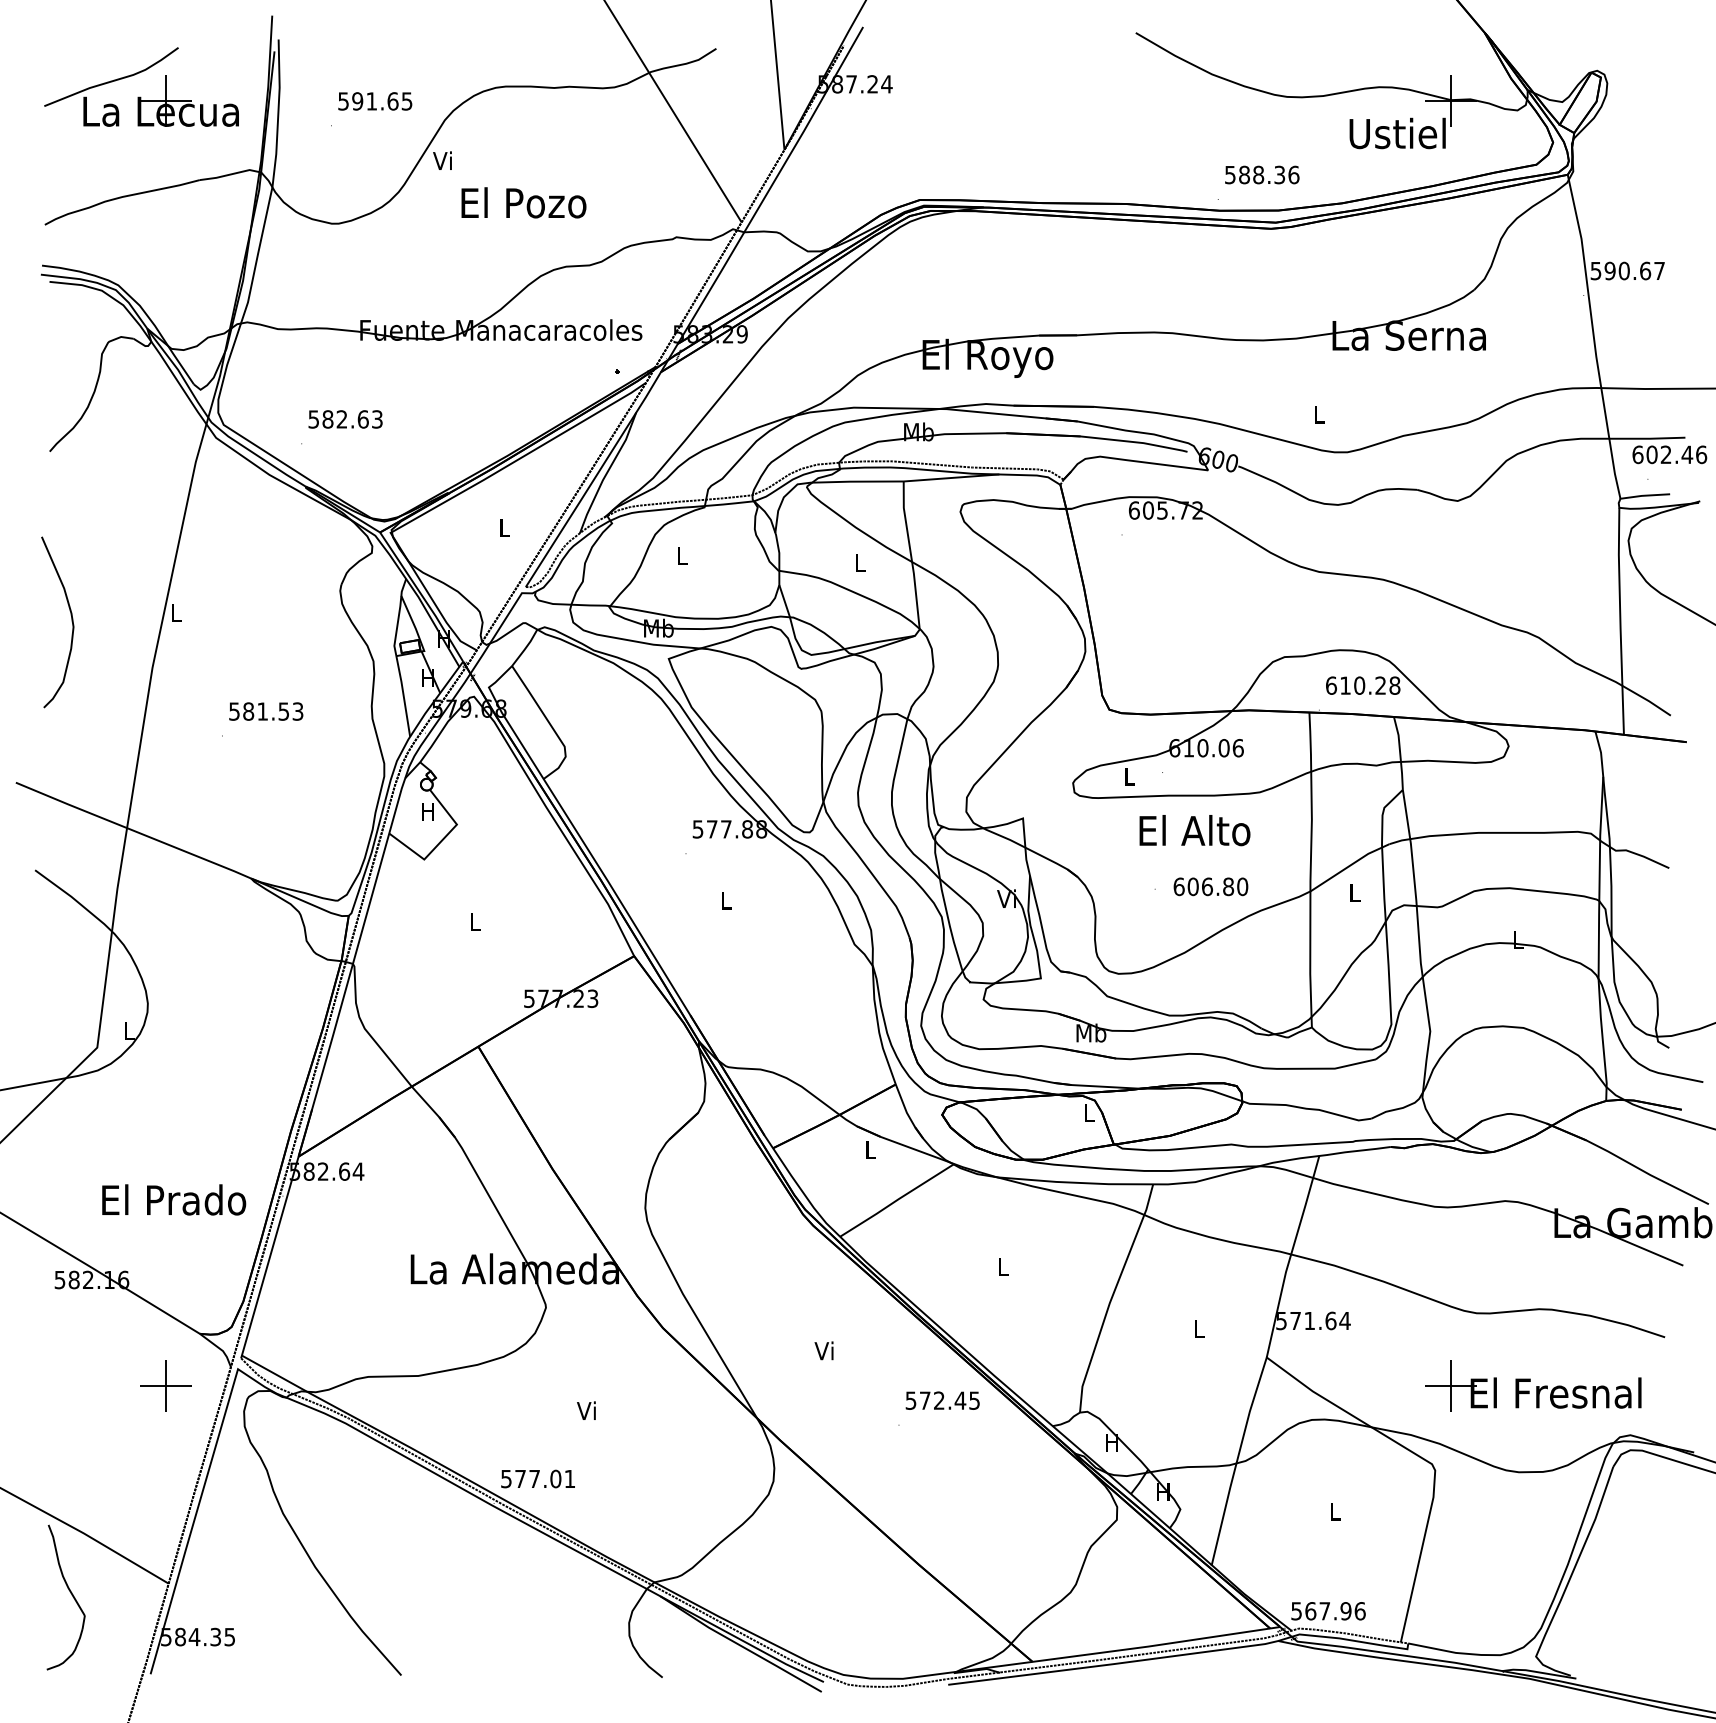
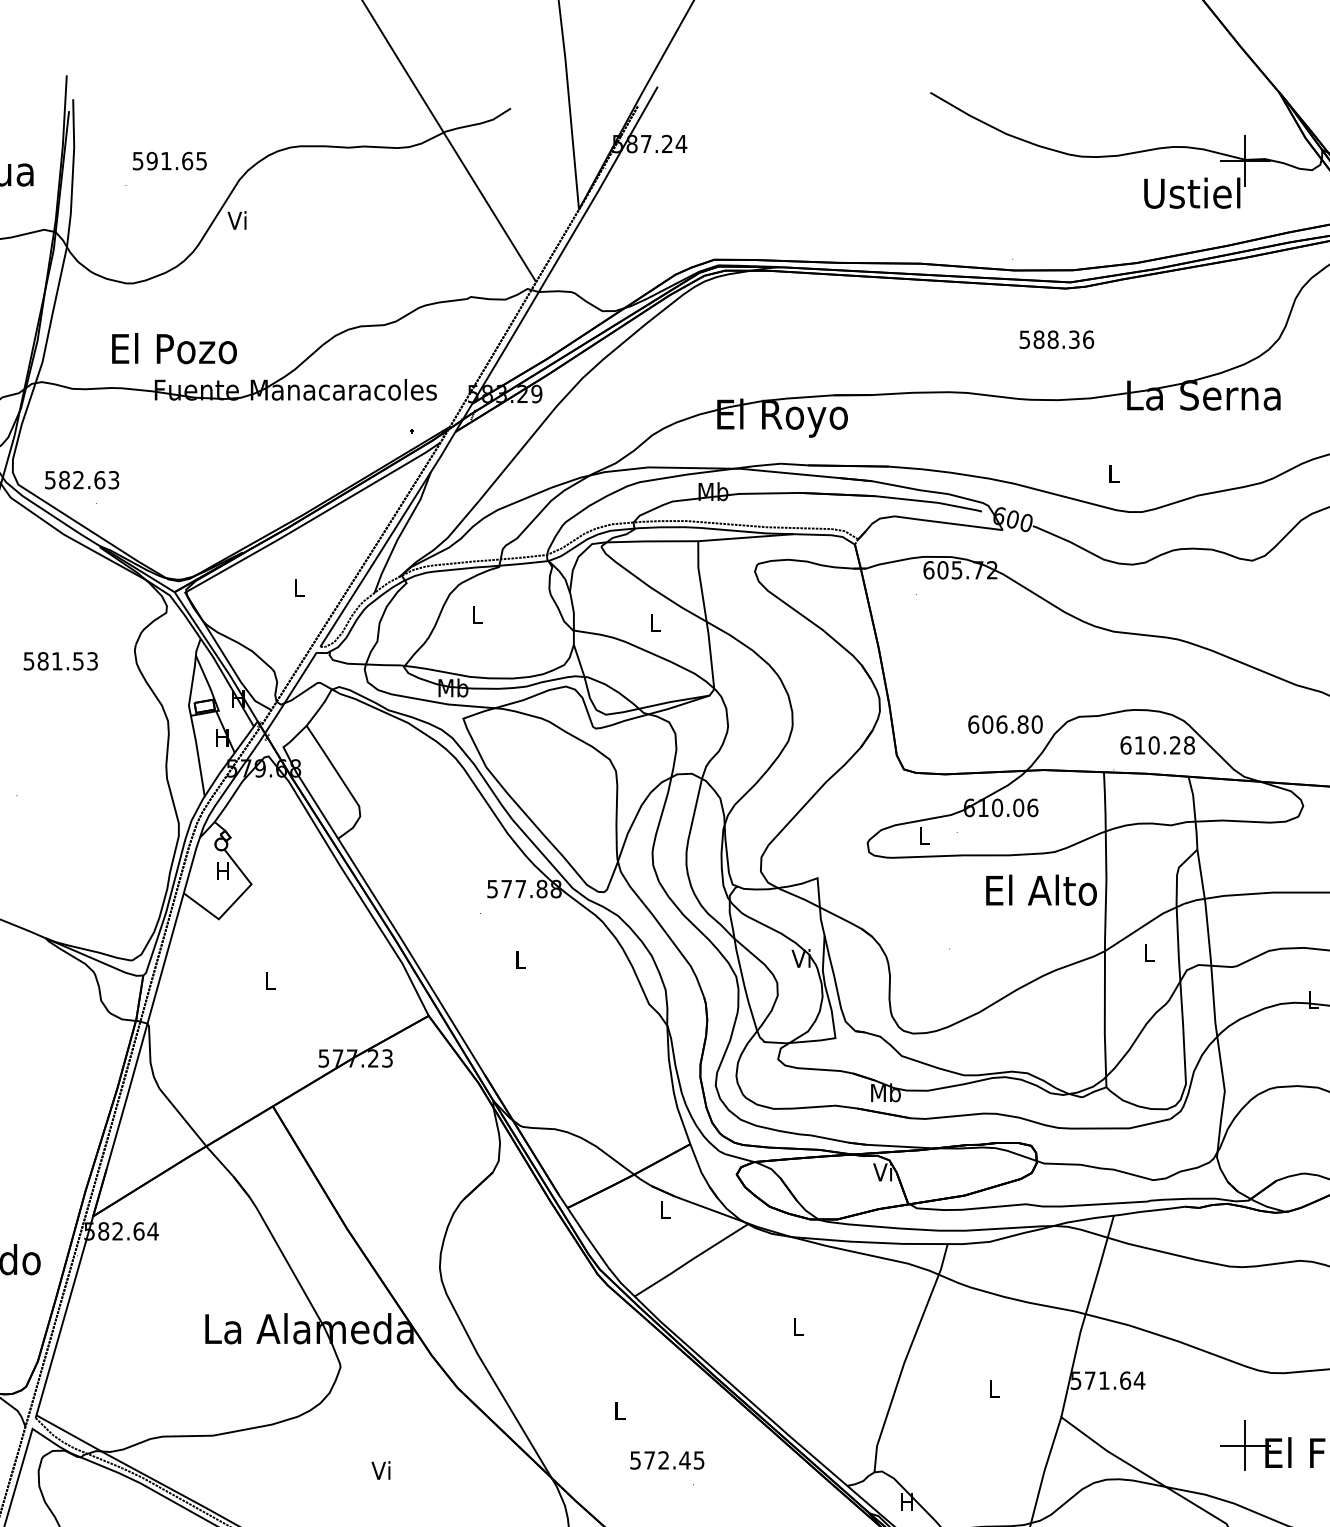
text: (1262, 174) -> (1057, 339), moved
text: (523, 202) -> (174, 348), moved
text: (345, 419) -> (82, 480), moved
text: (266, 711) -> (61, 661), moved
text: (1194, 830) -> (1041, 890), moved
text: (1210, 886) -> (1005, 724), moved
text: (1087, 1112) -> (882, 1172), L -> Vi
text: (823, 1350) -> (618, 1410), Vi -> L
text: (942, 1400) -> (667, 1460), moved

